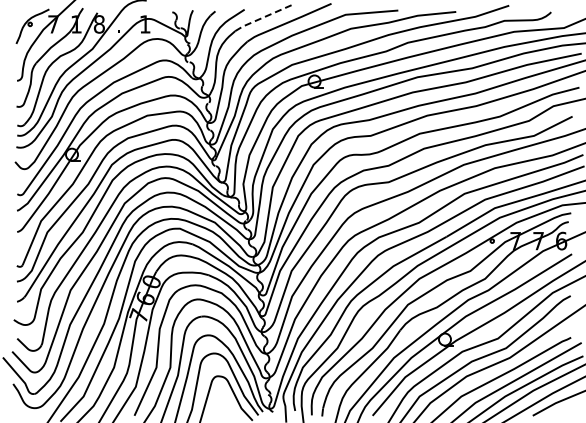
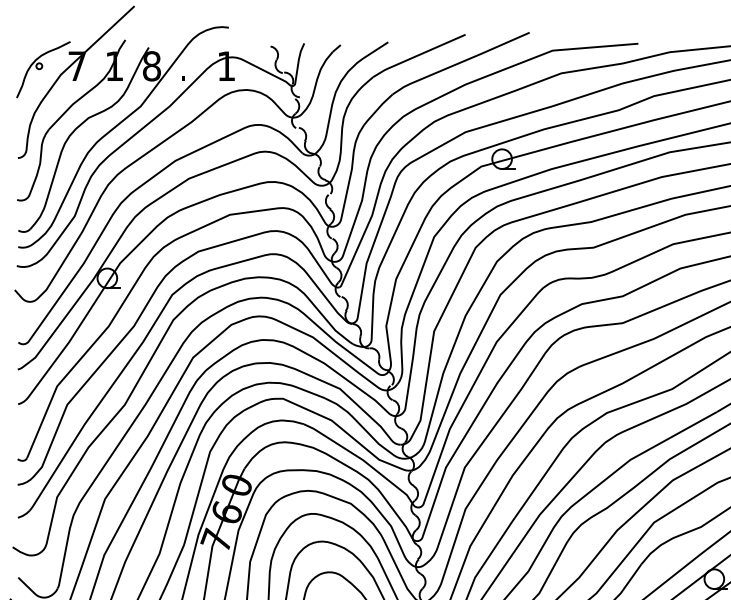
line: (262, 17) -> (417, 55), dashed -> solid

